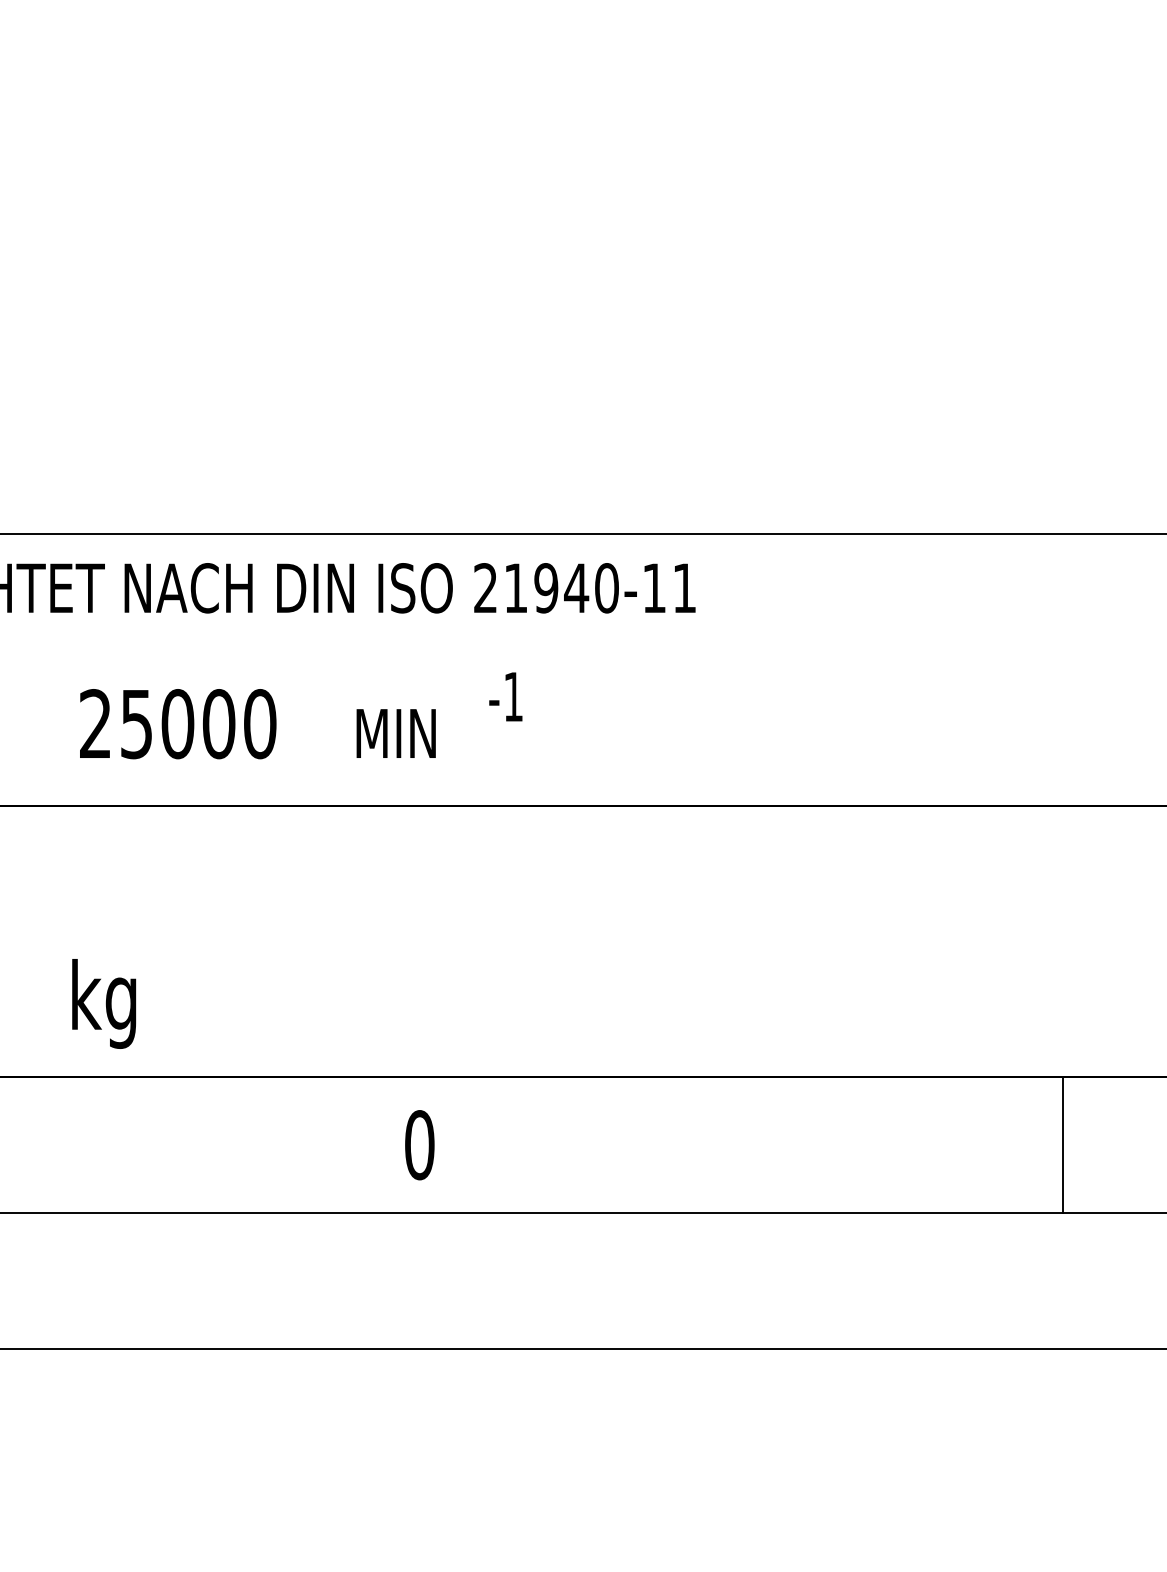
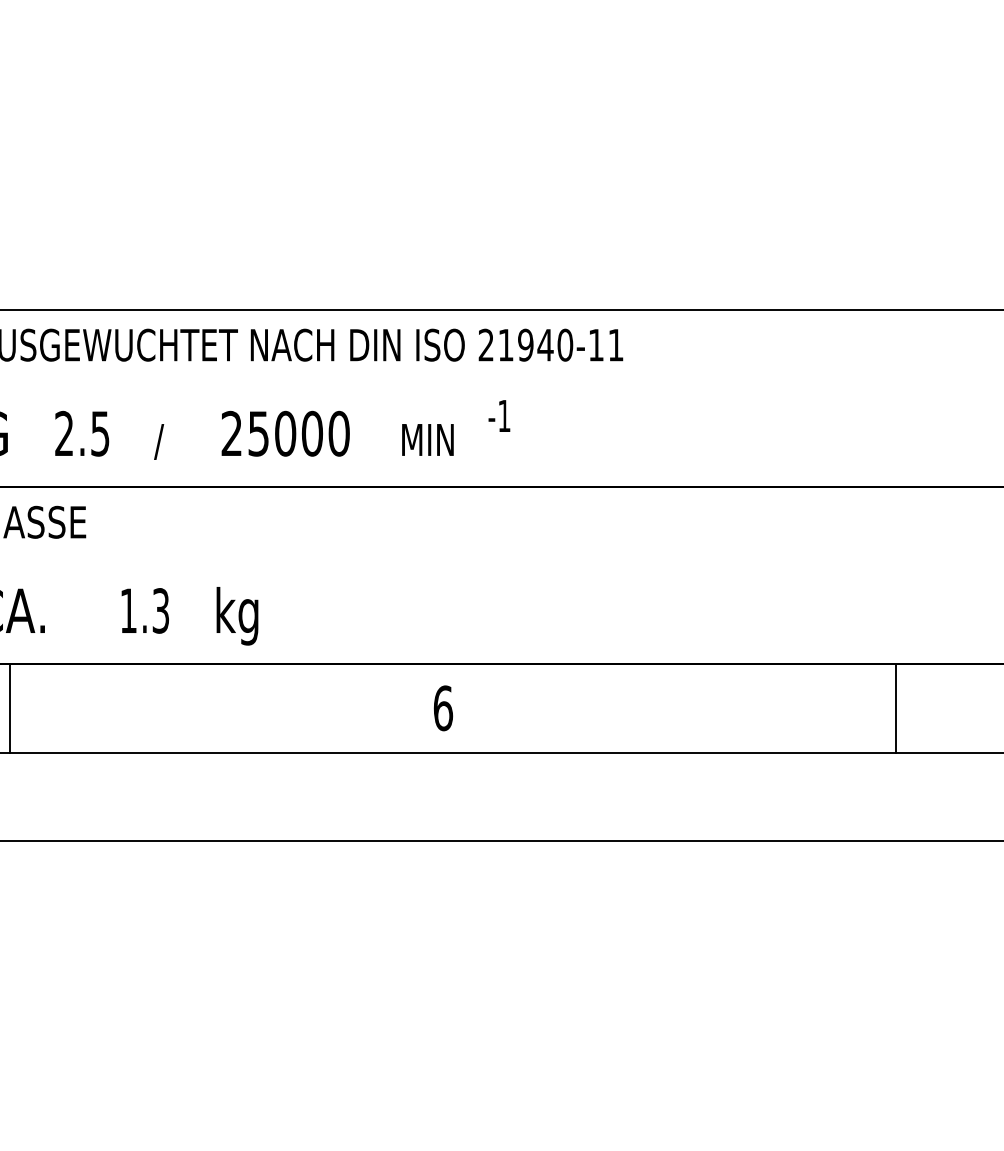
text: (420, 1145) -> (443, 708), 0 -> 6
line: (1062, 1145) -> (895, 708), moved

